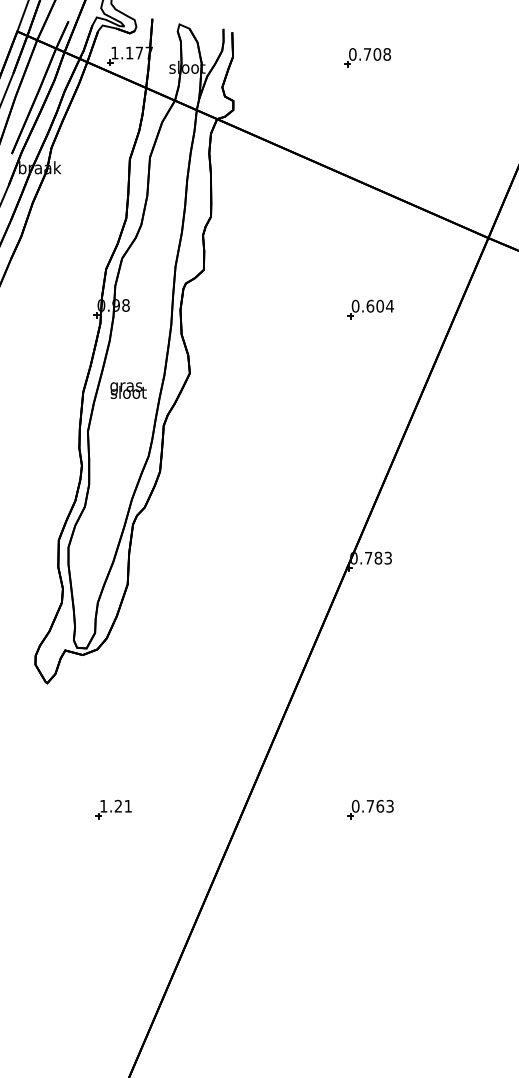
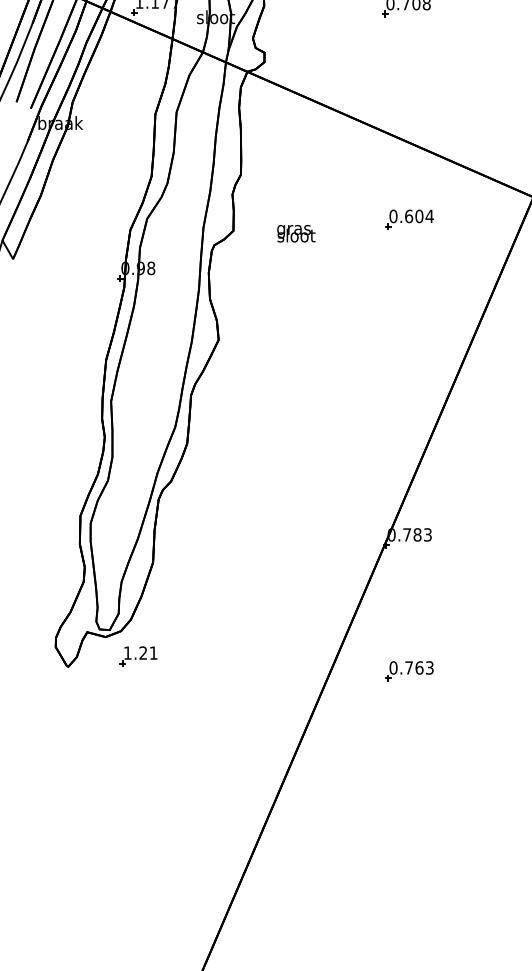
part: (370, 309) -> (409, 219), moved
text: (128, 390) -> (296, 233), moved
part: (113, 809) -> (138, 656), moved
part: (370, 809) -> (409, 671), moved

